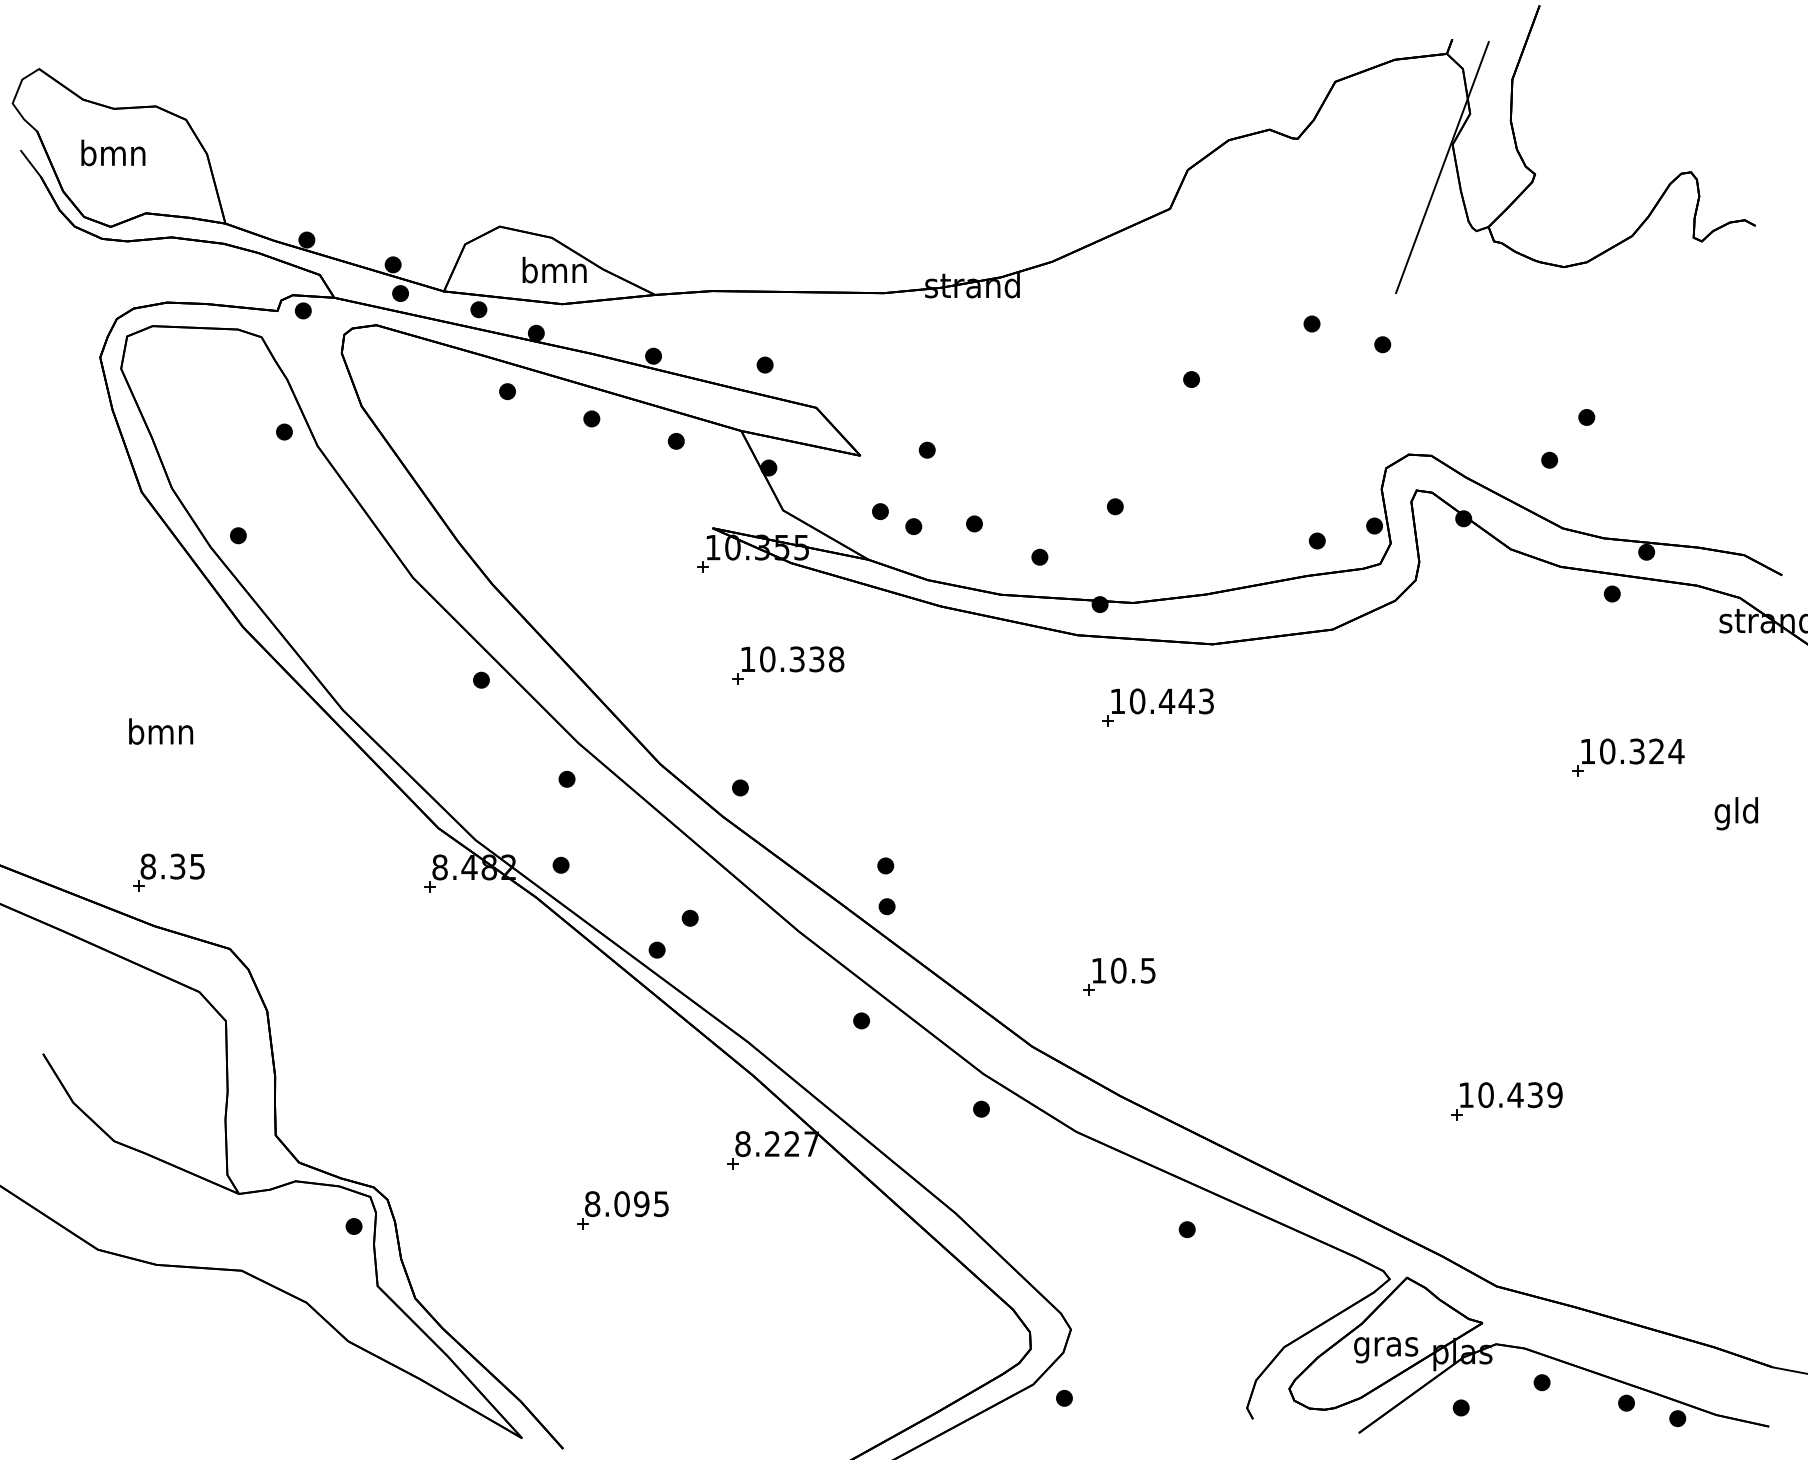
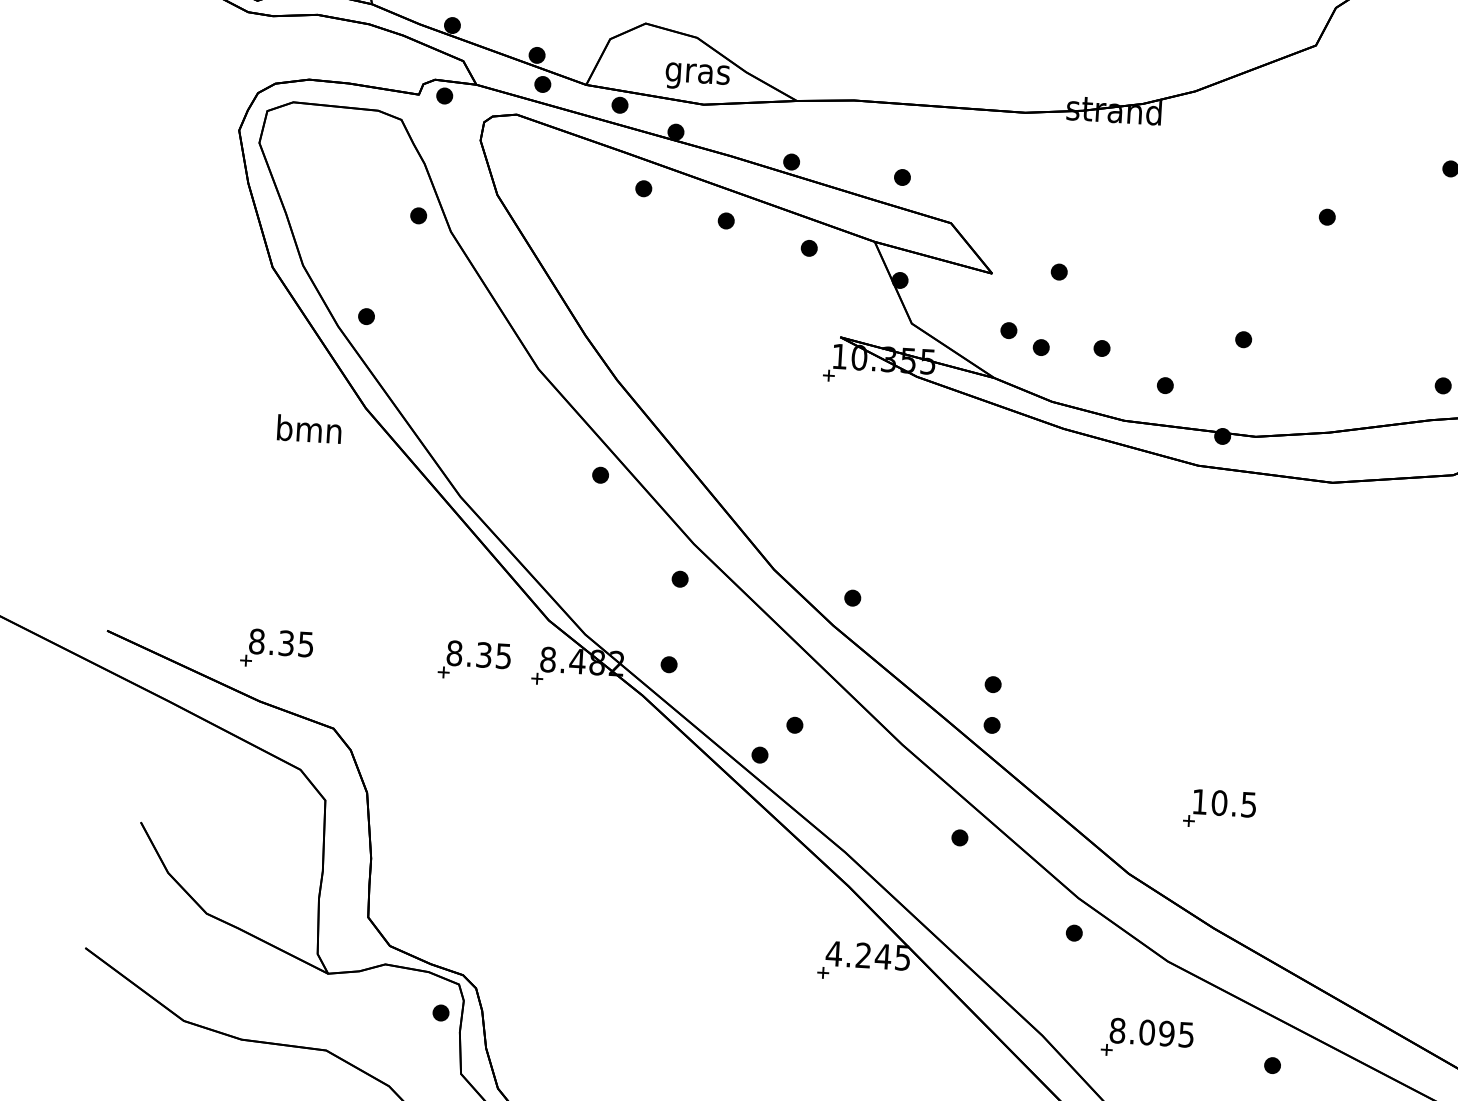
text: (554, 273) -> (697, 73), bmn -> gras
part: (788, 665) -> (907, 478), removed
part: (1157, 707) -> (1273, 542), removed
text: (161, 731) -> (309, 429), moved
part: (366, 872) -> (474, 660), added
text: (776, 1144) -> (867, 956), 8.227 -> 4.245
part: (622, 1210) -> (1147, 1038), moved

